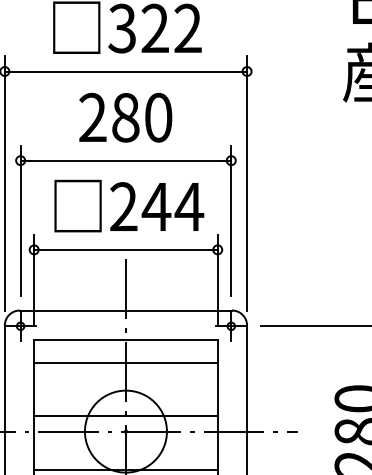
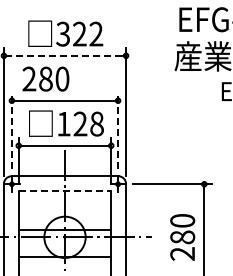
line: (126, 70) -> (65, 55), solid -> dashed
text: (124, 116) -> (45, 78), moved
text: (156, 205) -> (80, 123), 244 -> 128
line: (19, 221) -> (11, 131), solid -> dashed
line: (232, 221) -> (118, 131), solid -> dashed
line: (126, 340) -> (65, 191), solid -> dashed
line: (124, 362) -> (64, 202), removed

